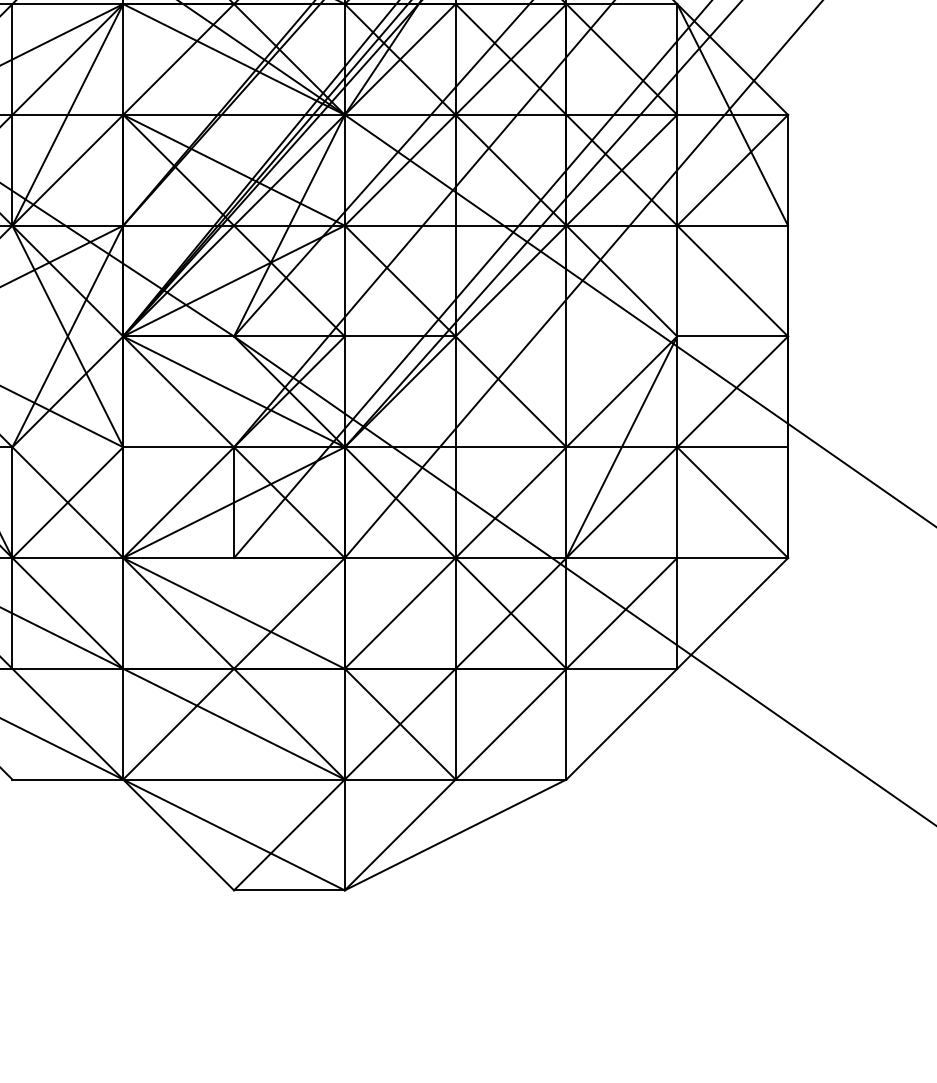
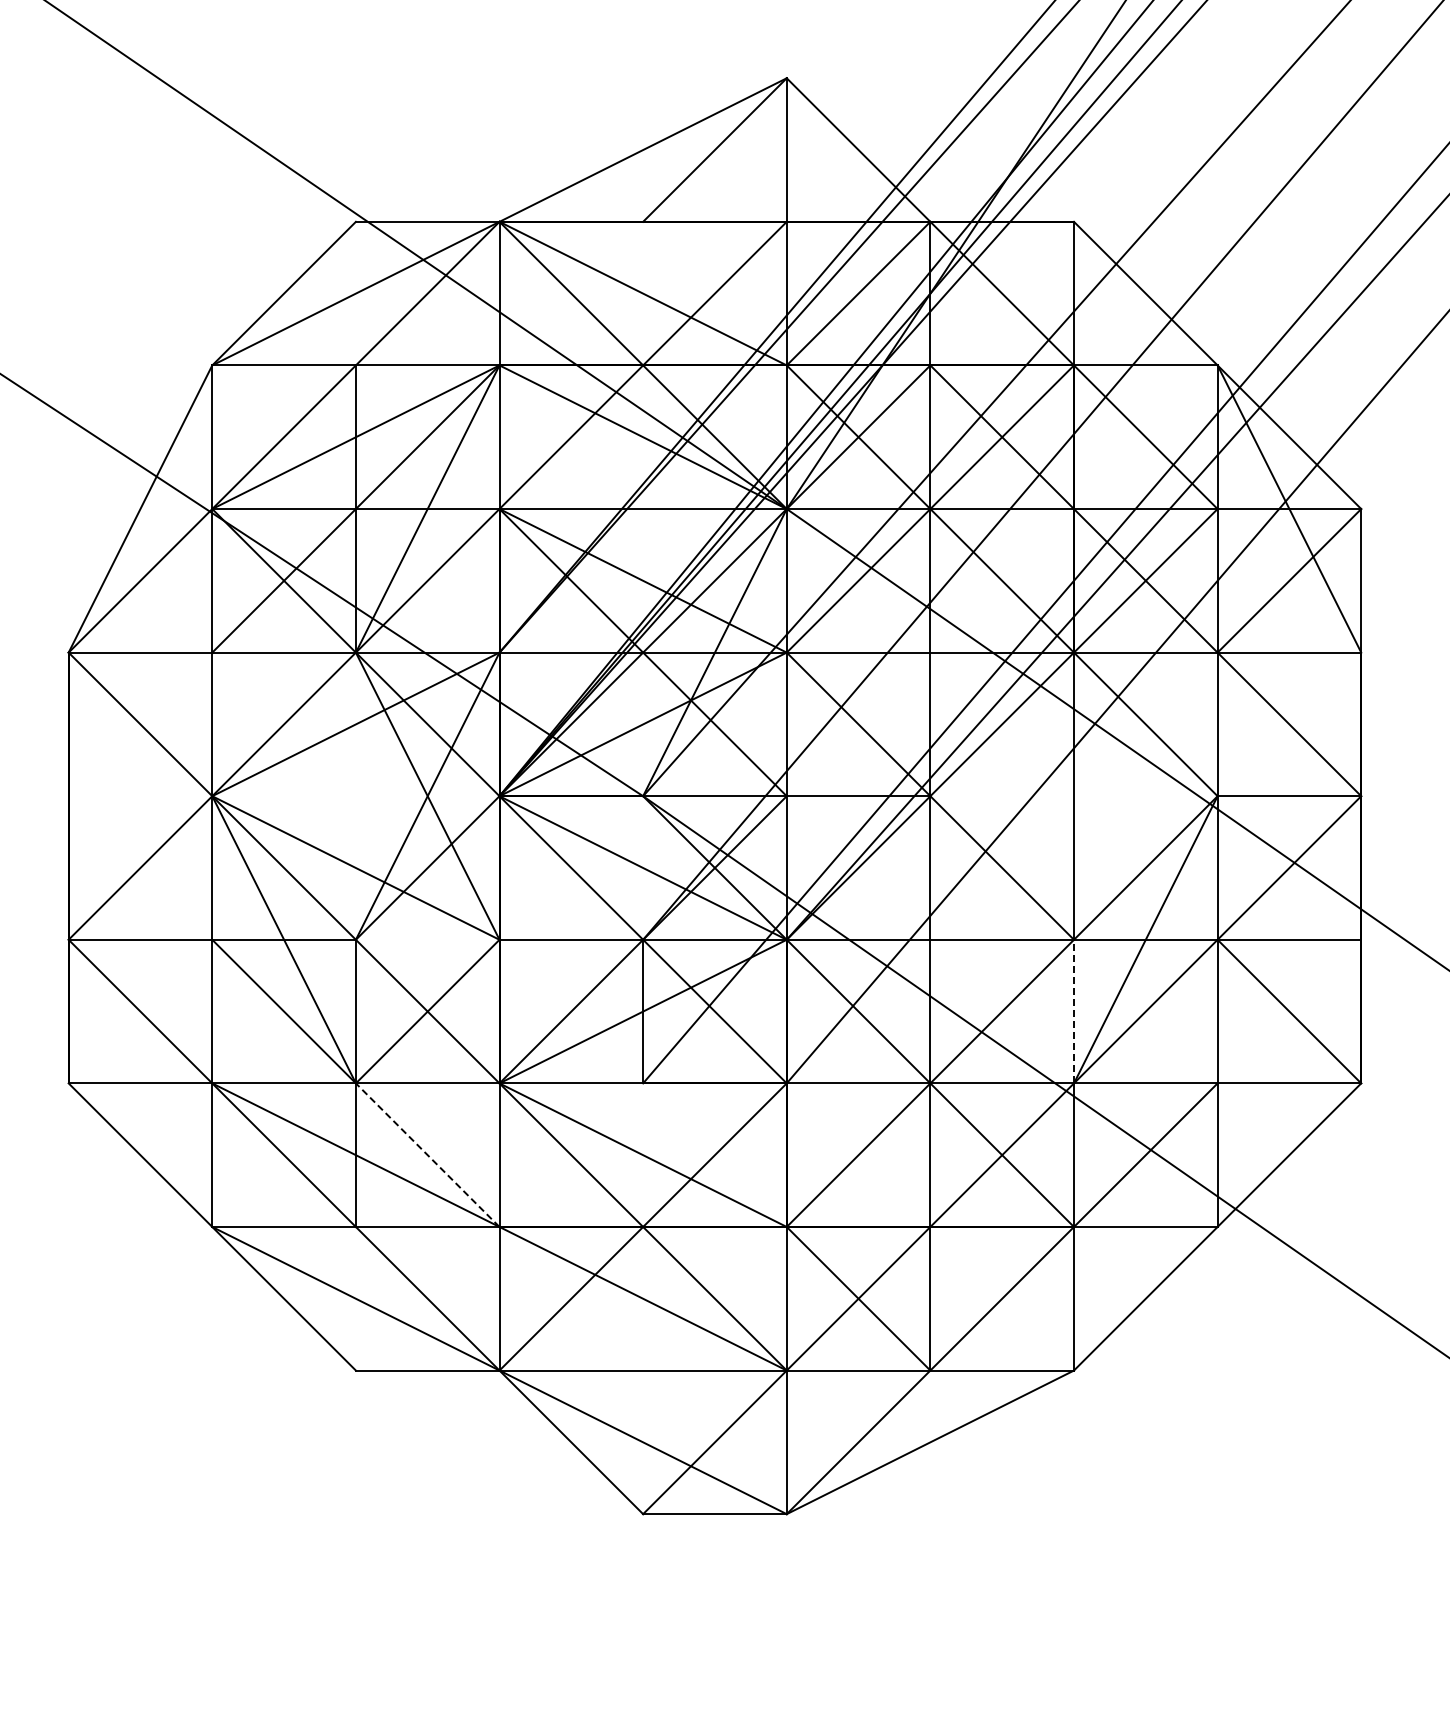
line: (566, 502) -> (1074, 1011), solid -> dashed
line: (67, 613) -> (427, 1155), solid -> dashed

